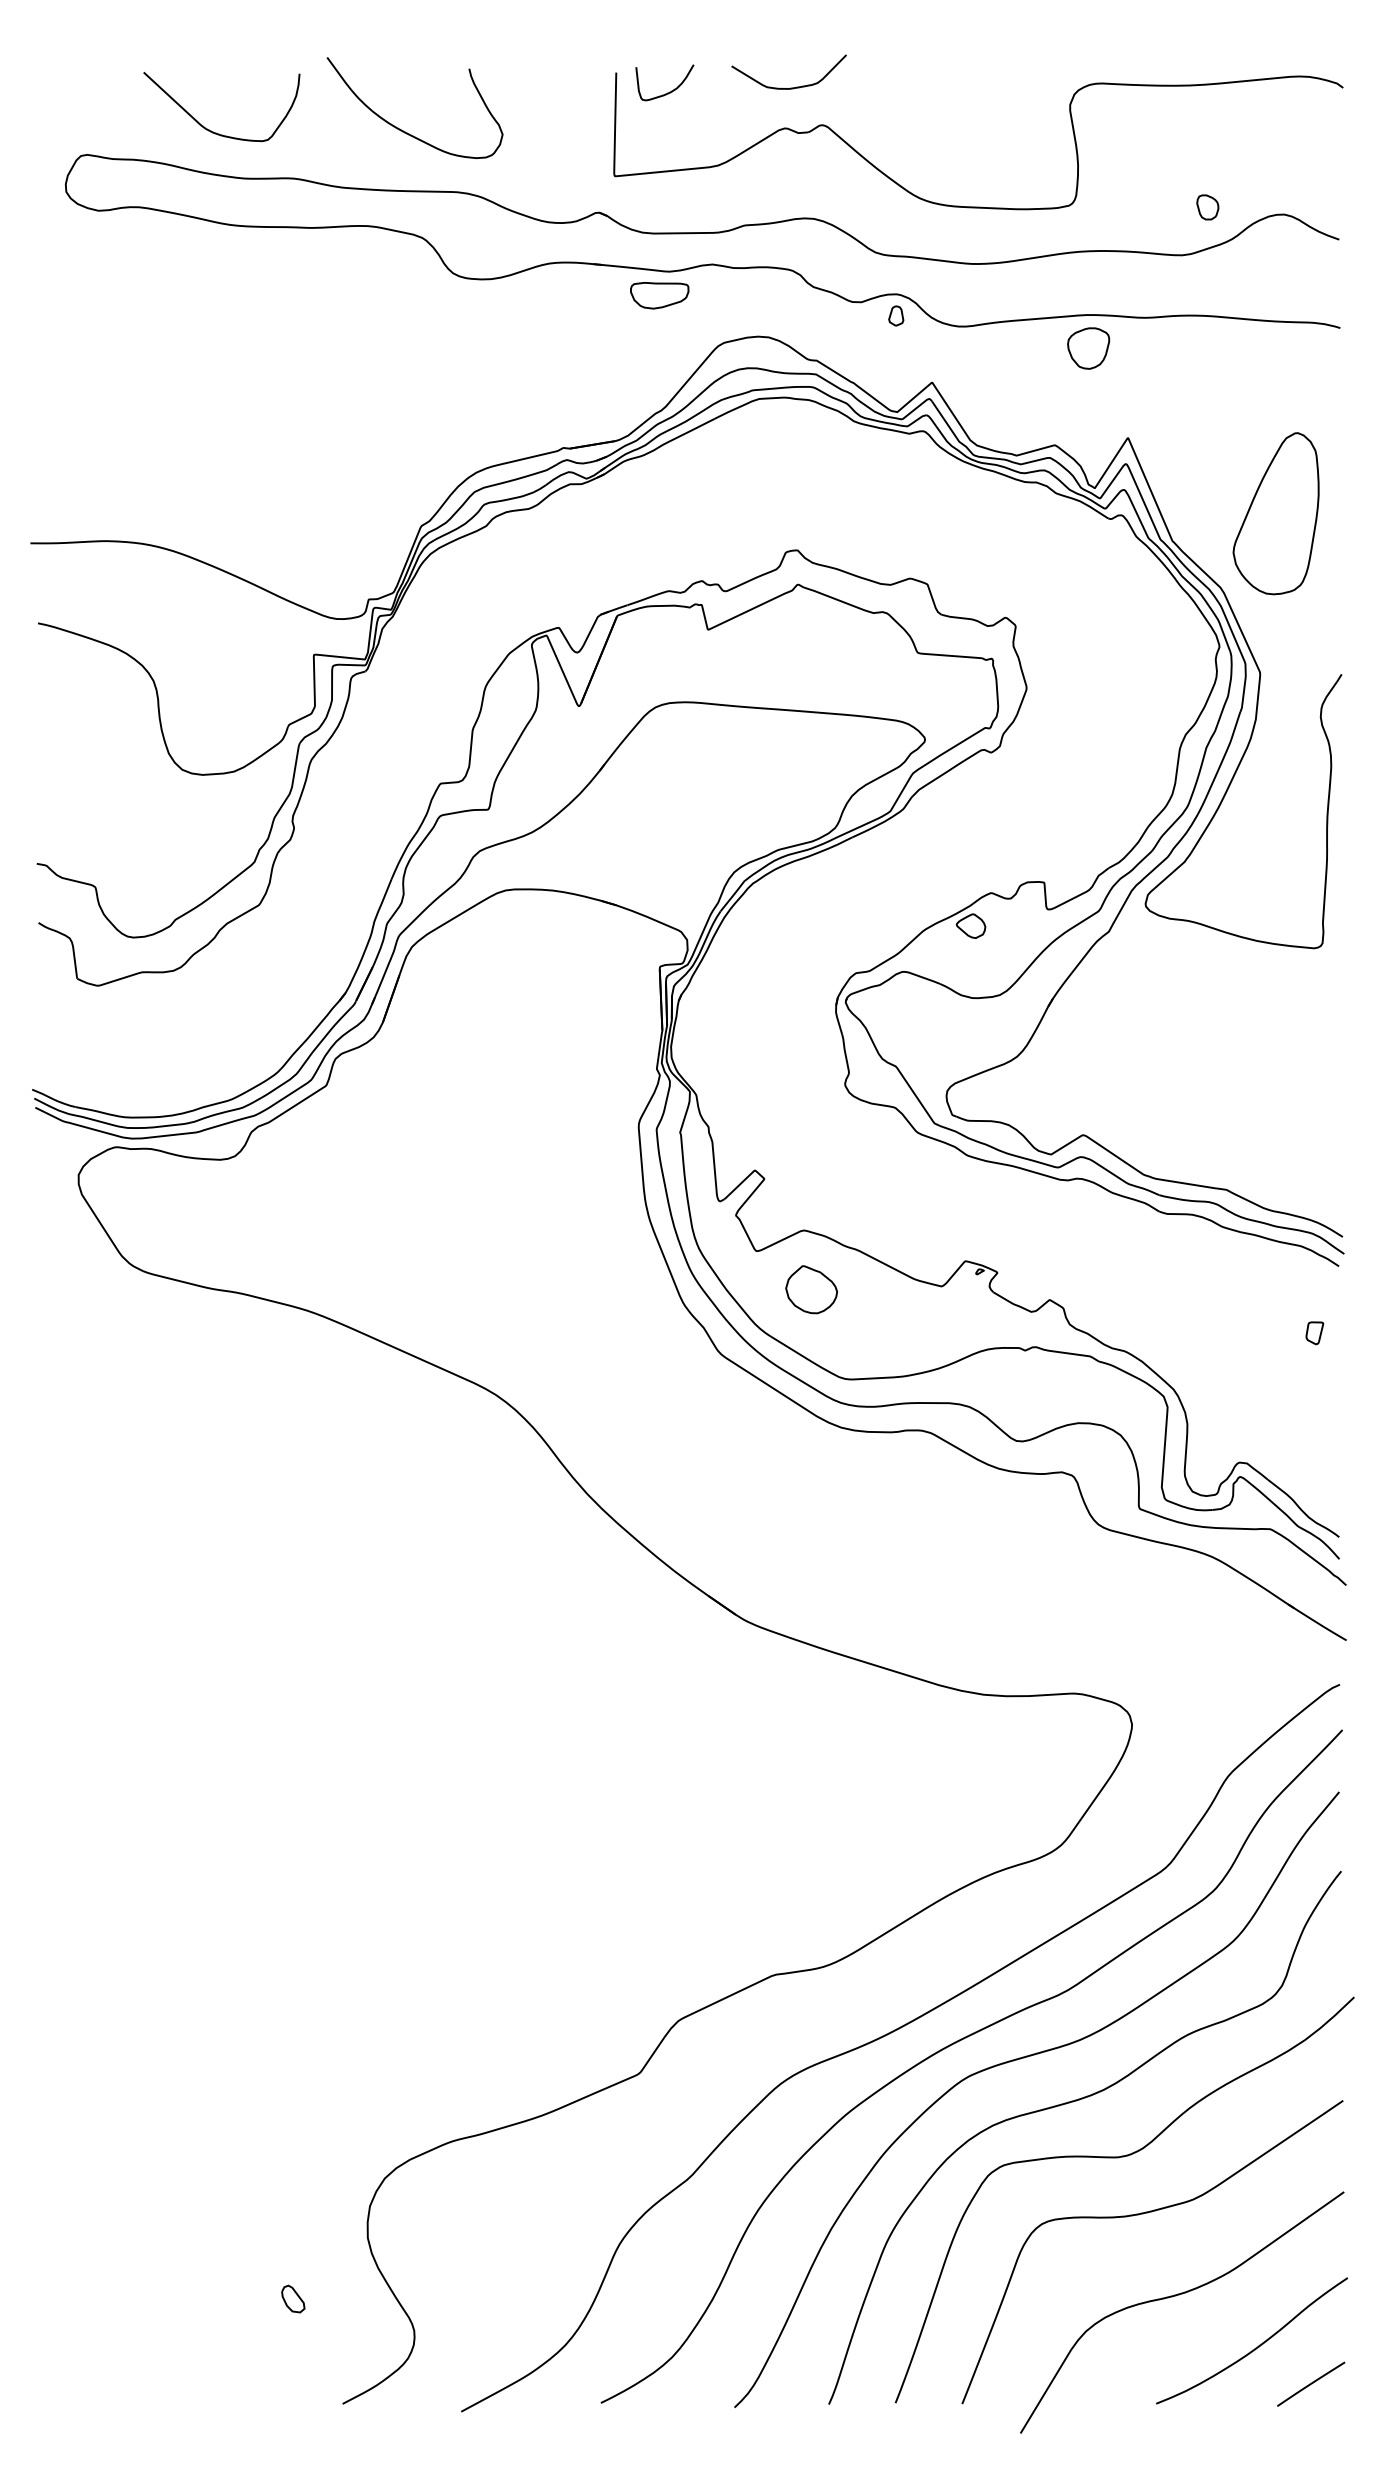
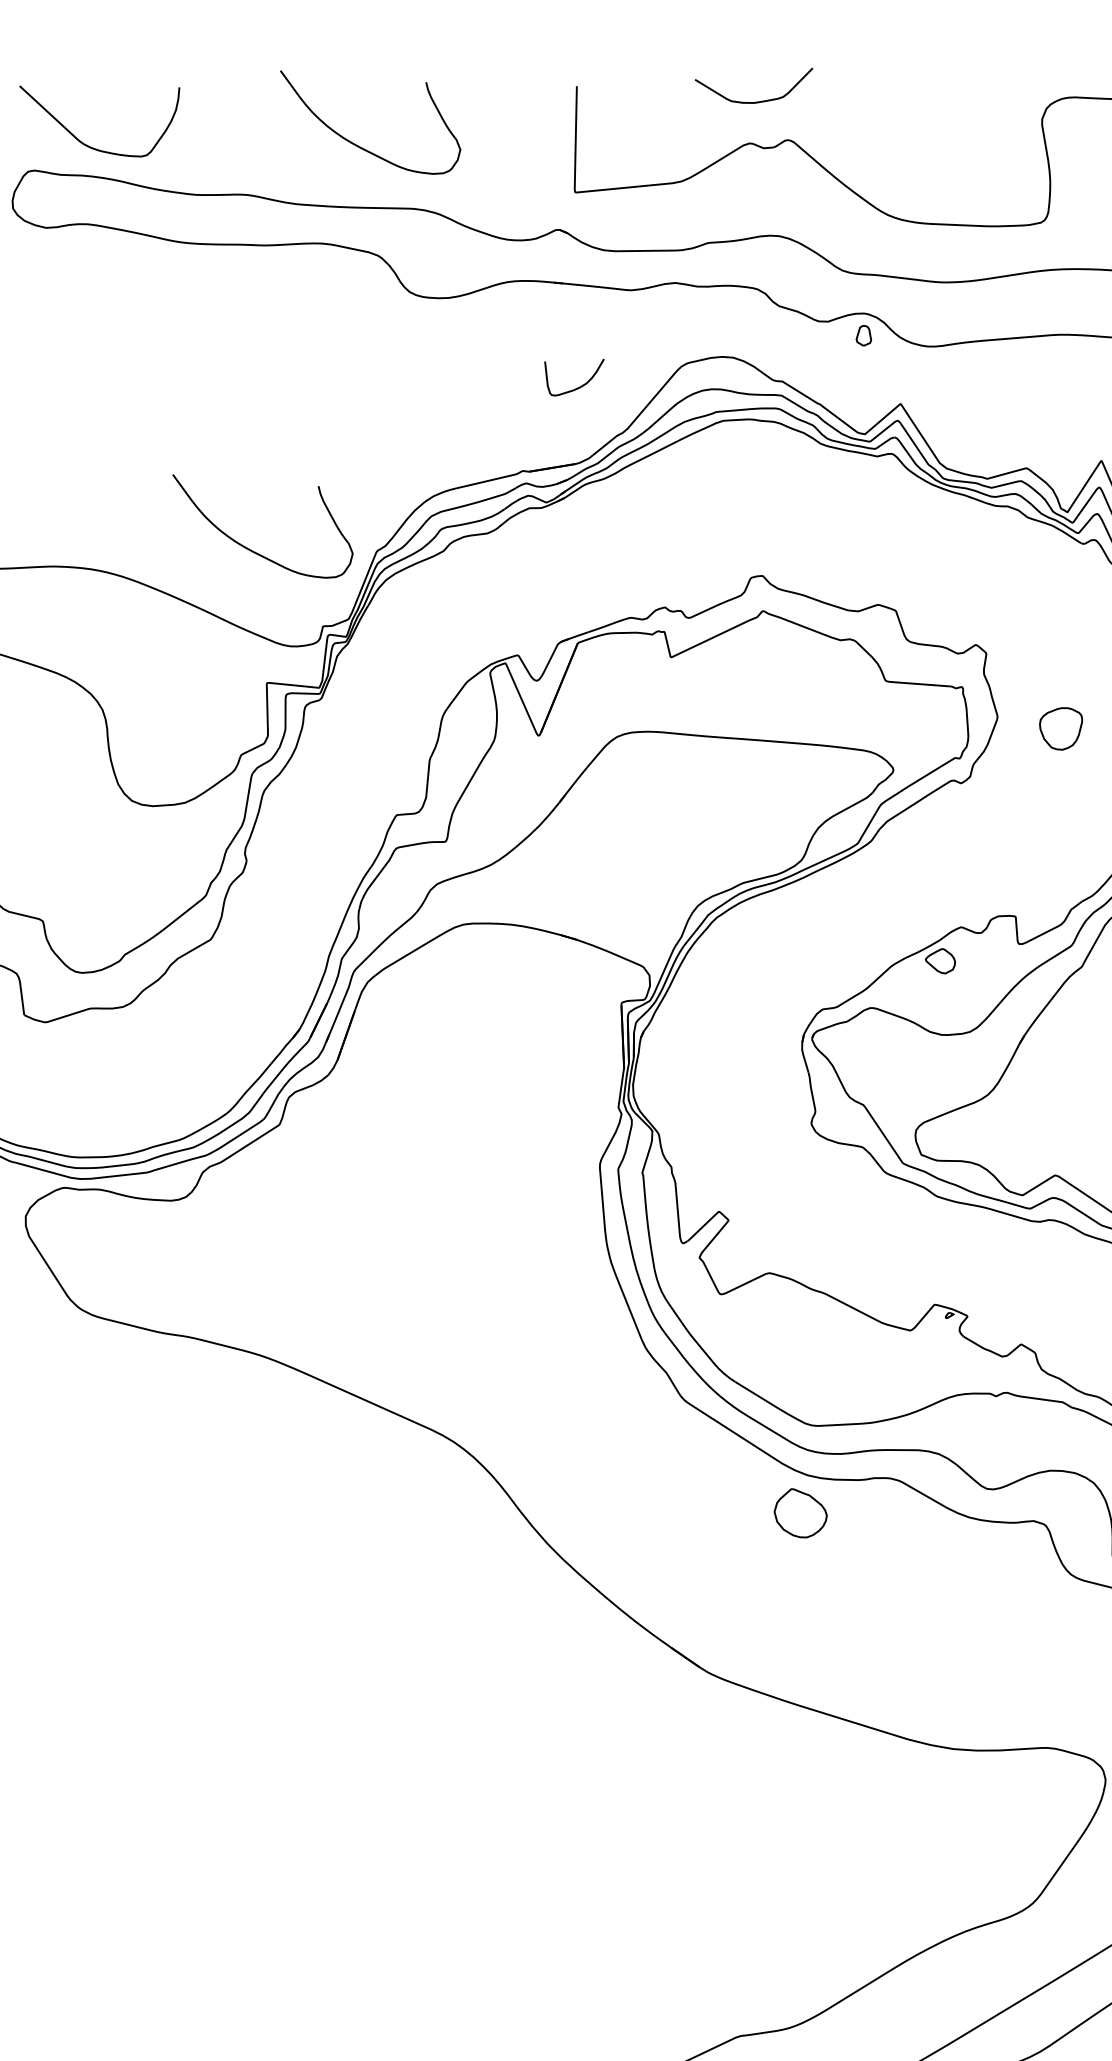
curve: (669, 91) -> (579, 386), moved
curve: (209, 129) -> (87, 144), moved
part: (659, 295) -> (621, 314), removed
part: (1088, 348) -> (1060, 728), moved
curve: (298, 524) -> (251, 549), added
part: (811, 1289) -> (800, 1513), moved

